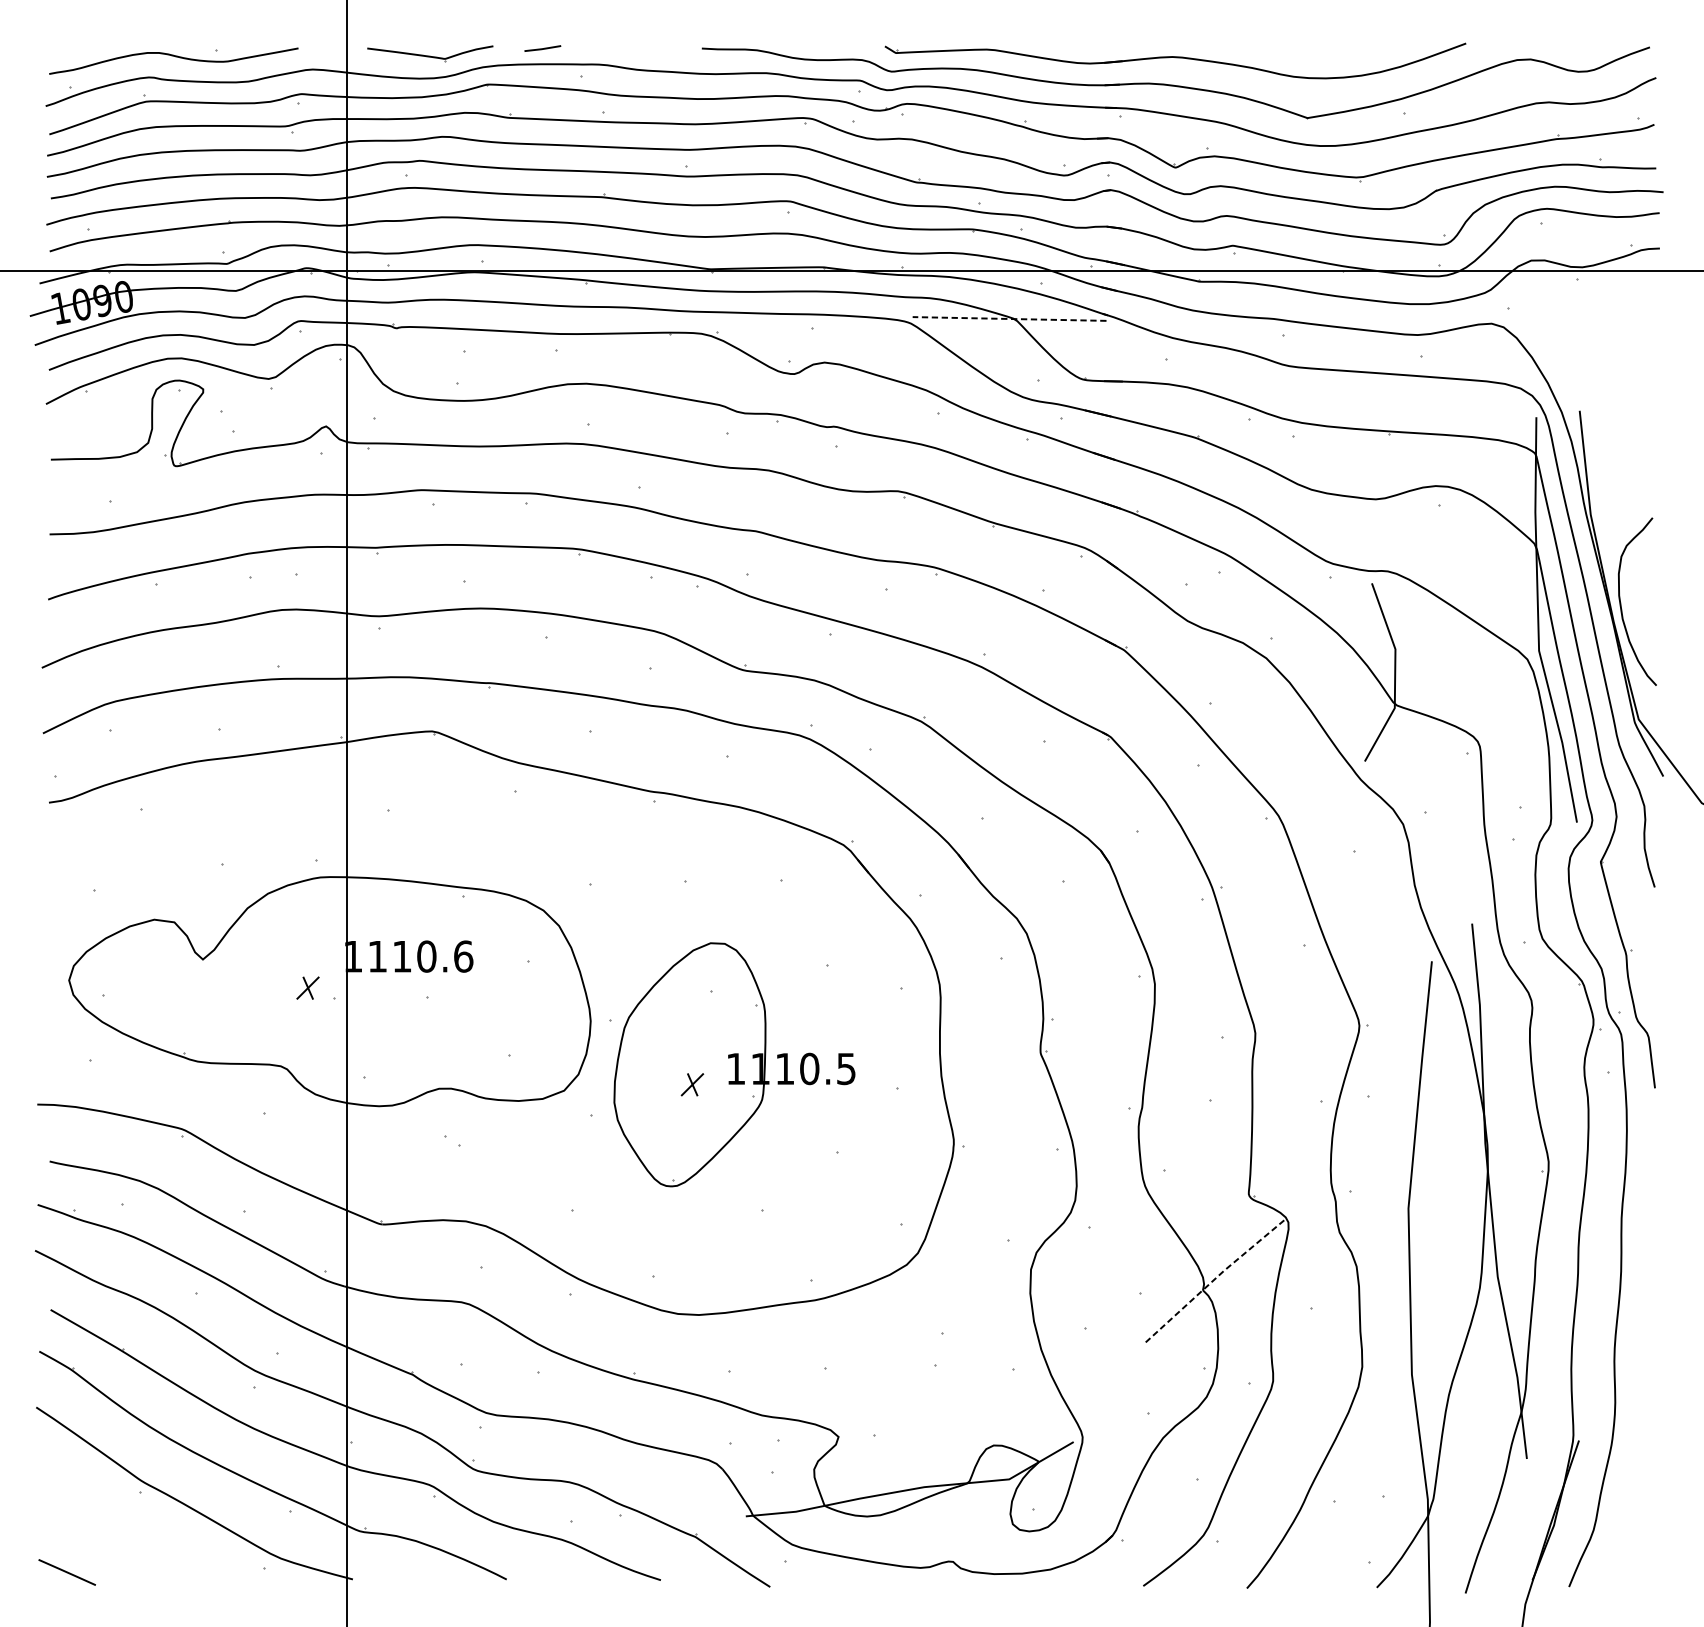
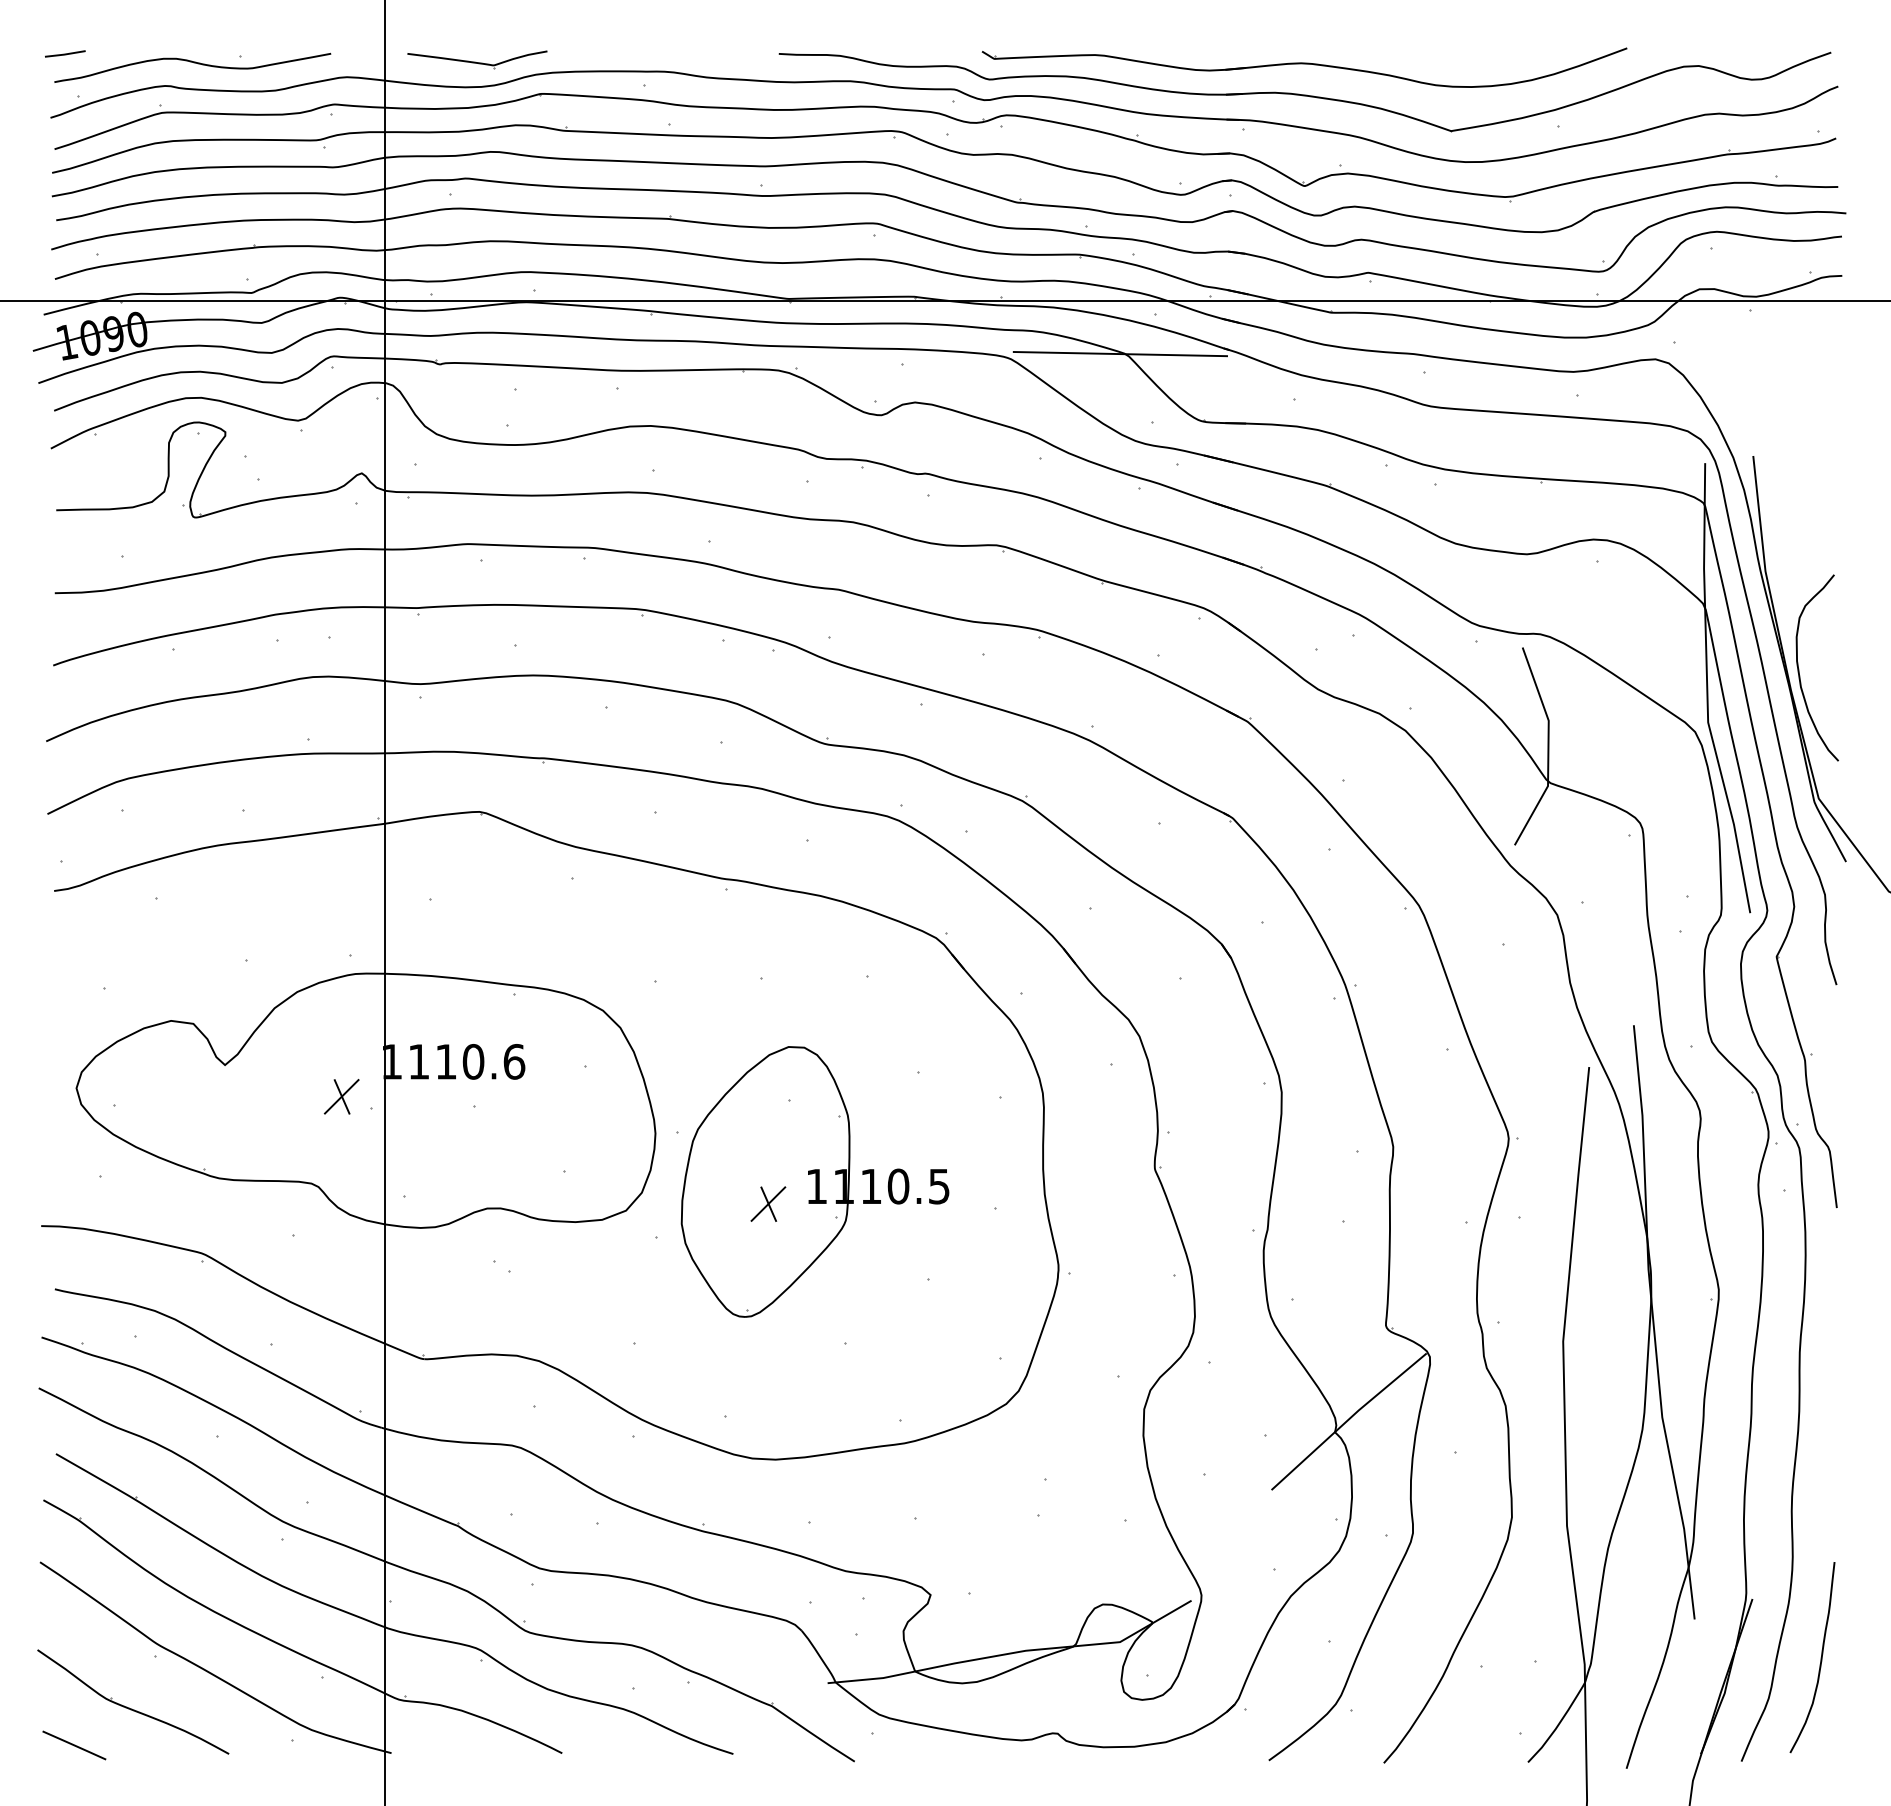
line: (542, 48) -> (65, 53), moved
line: (1009, 319) -> (1120, 354), dashed -> solid
part: (307, 987) -> (341, 1096), size x1.43
part: (692, 1084) -> (768, 1203), size x1.43
line: (1215, 1278) -> (1348, 1419), dashed -> solid
curve: (1640, 1493) -> (1820, 1657), added
part: (119, 1539) -> (132, 1708), added

